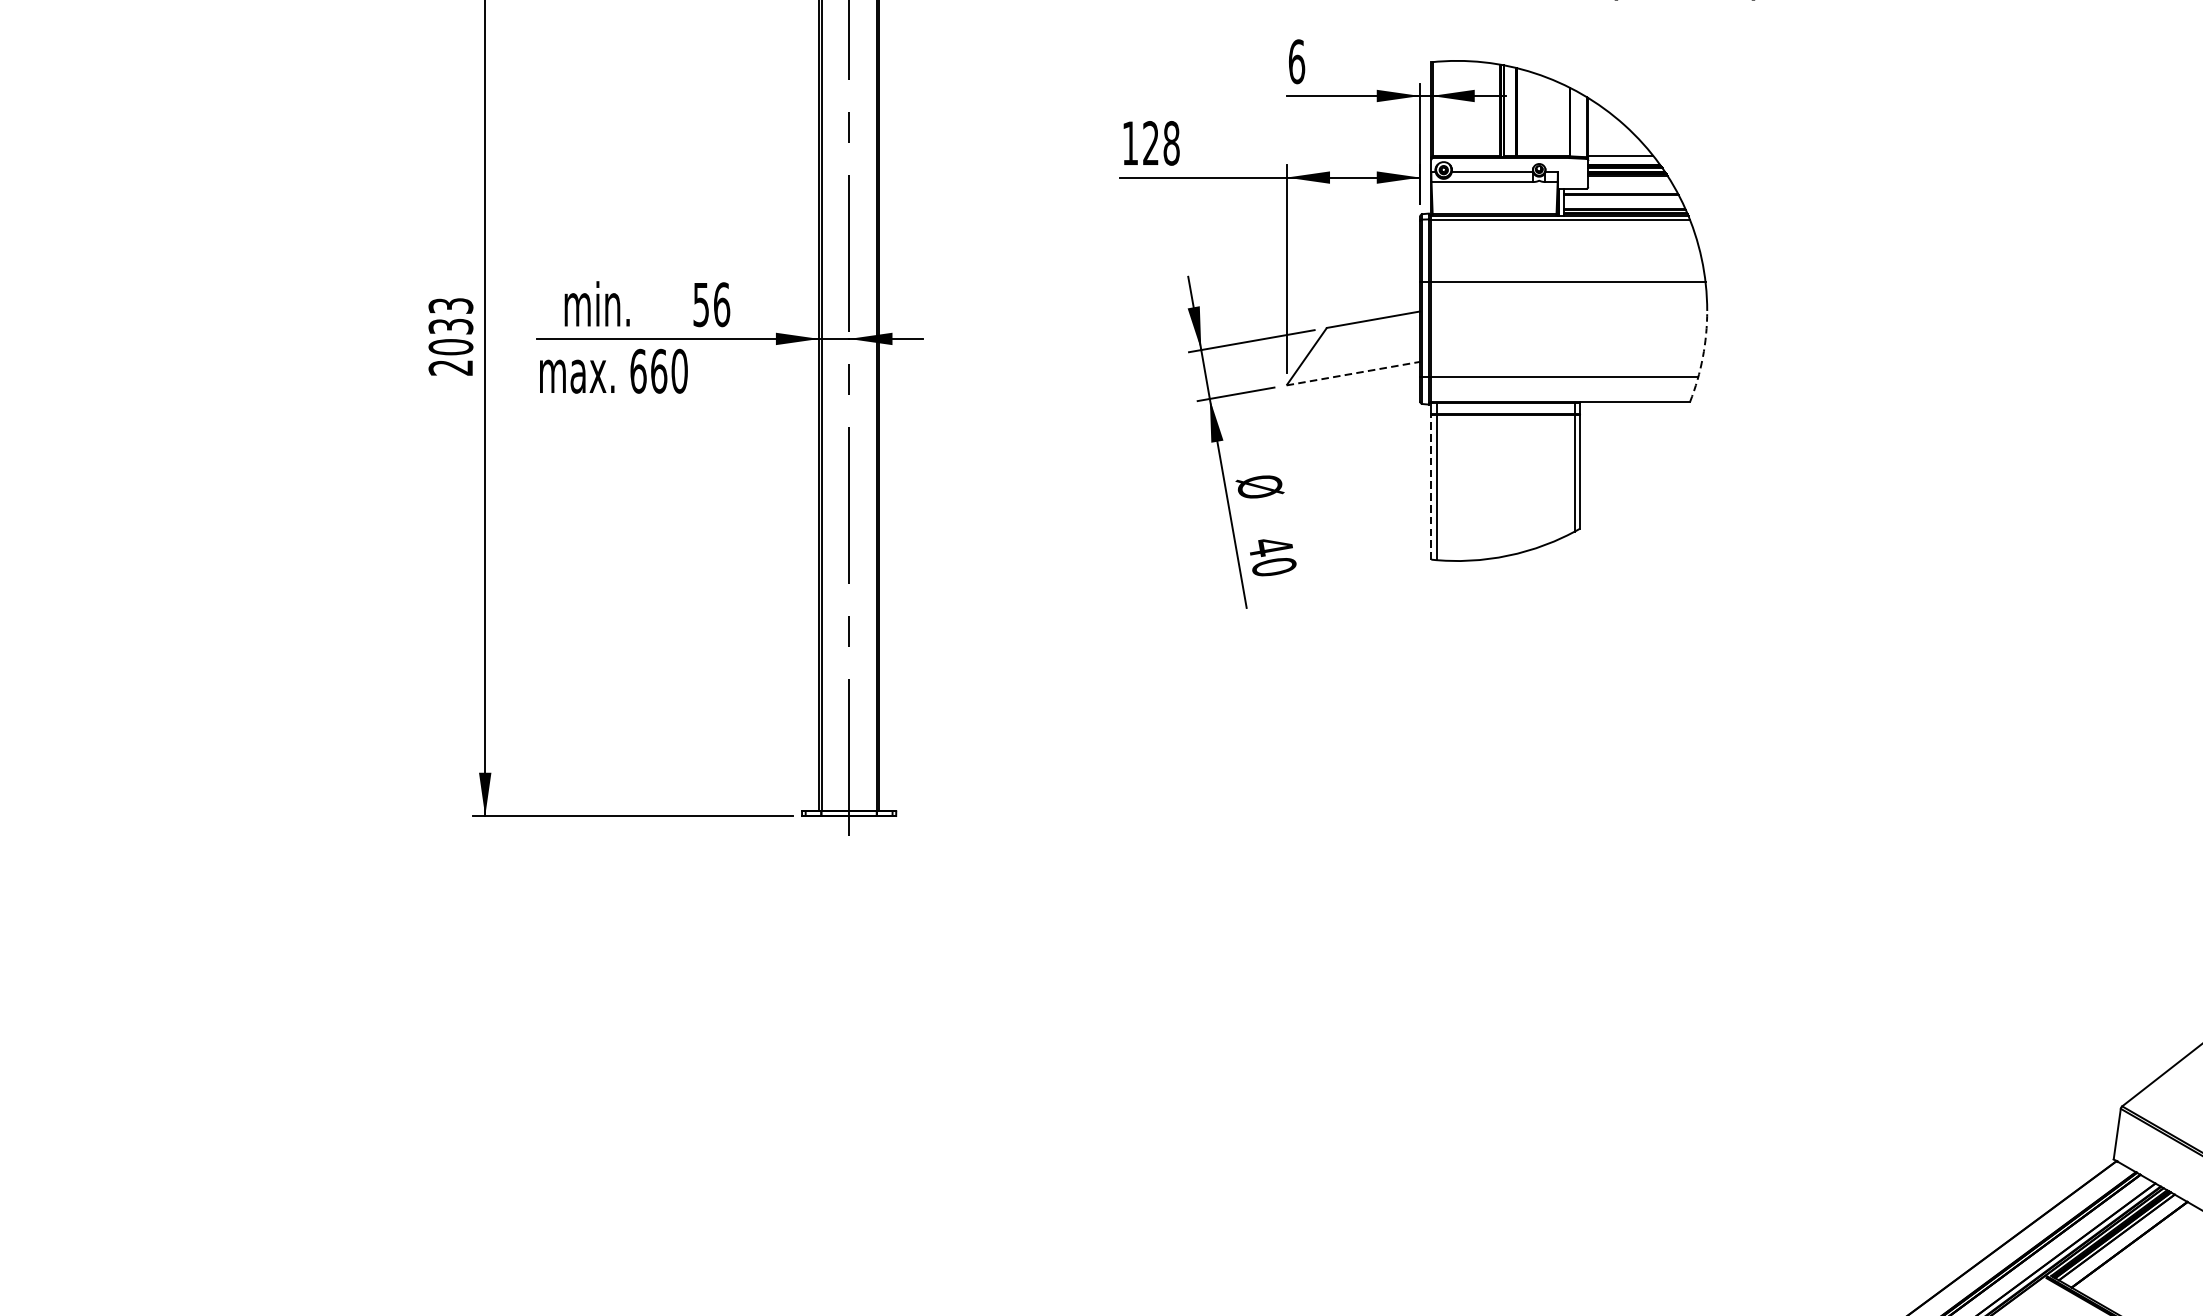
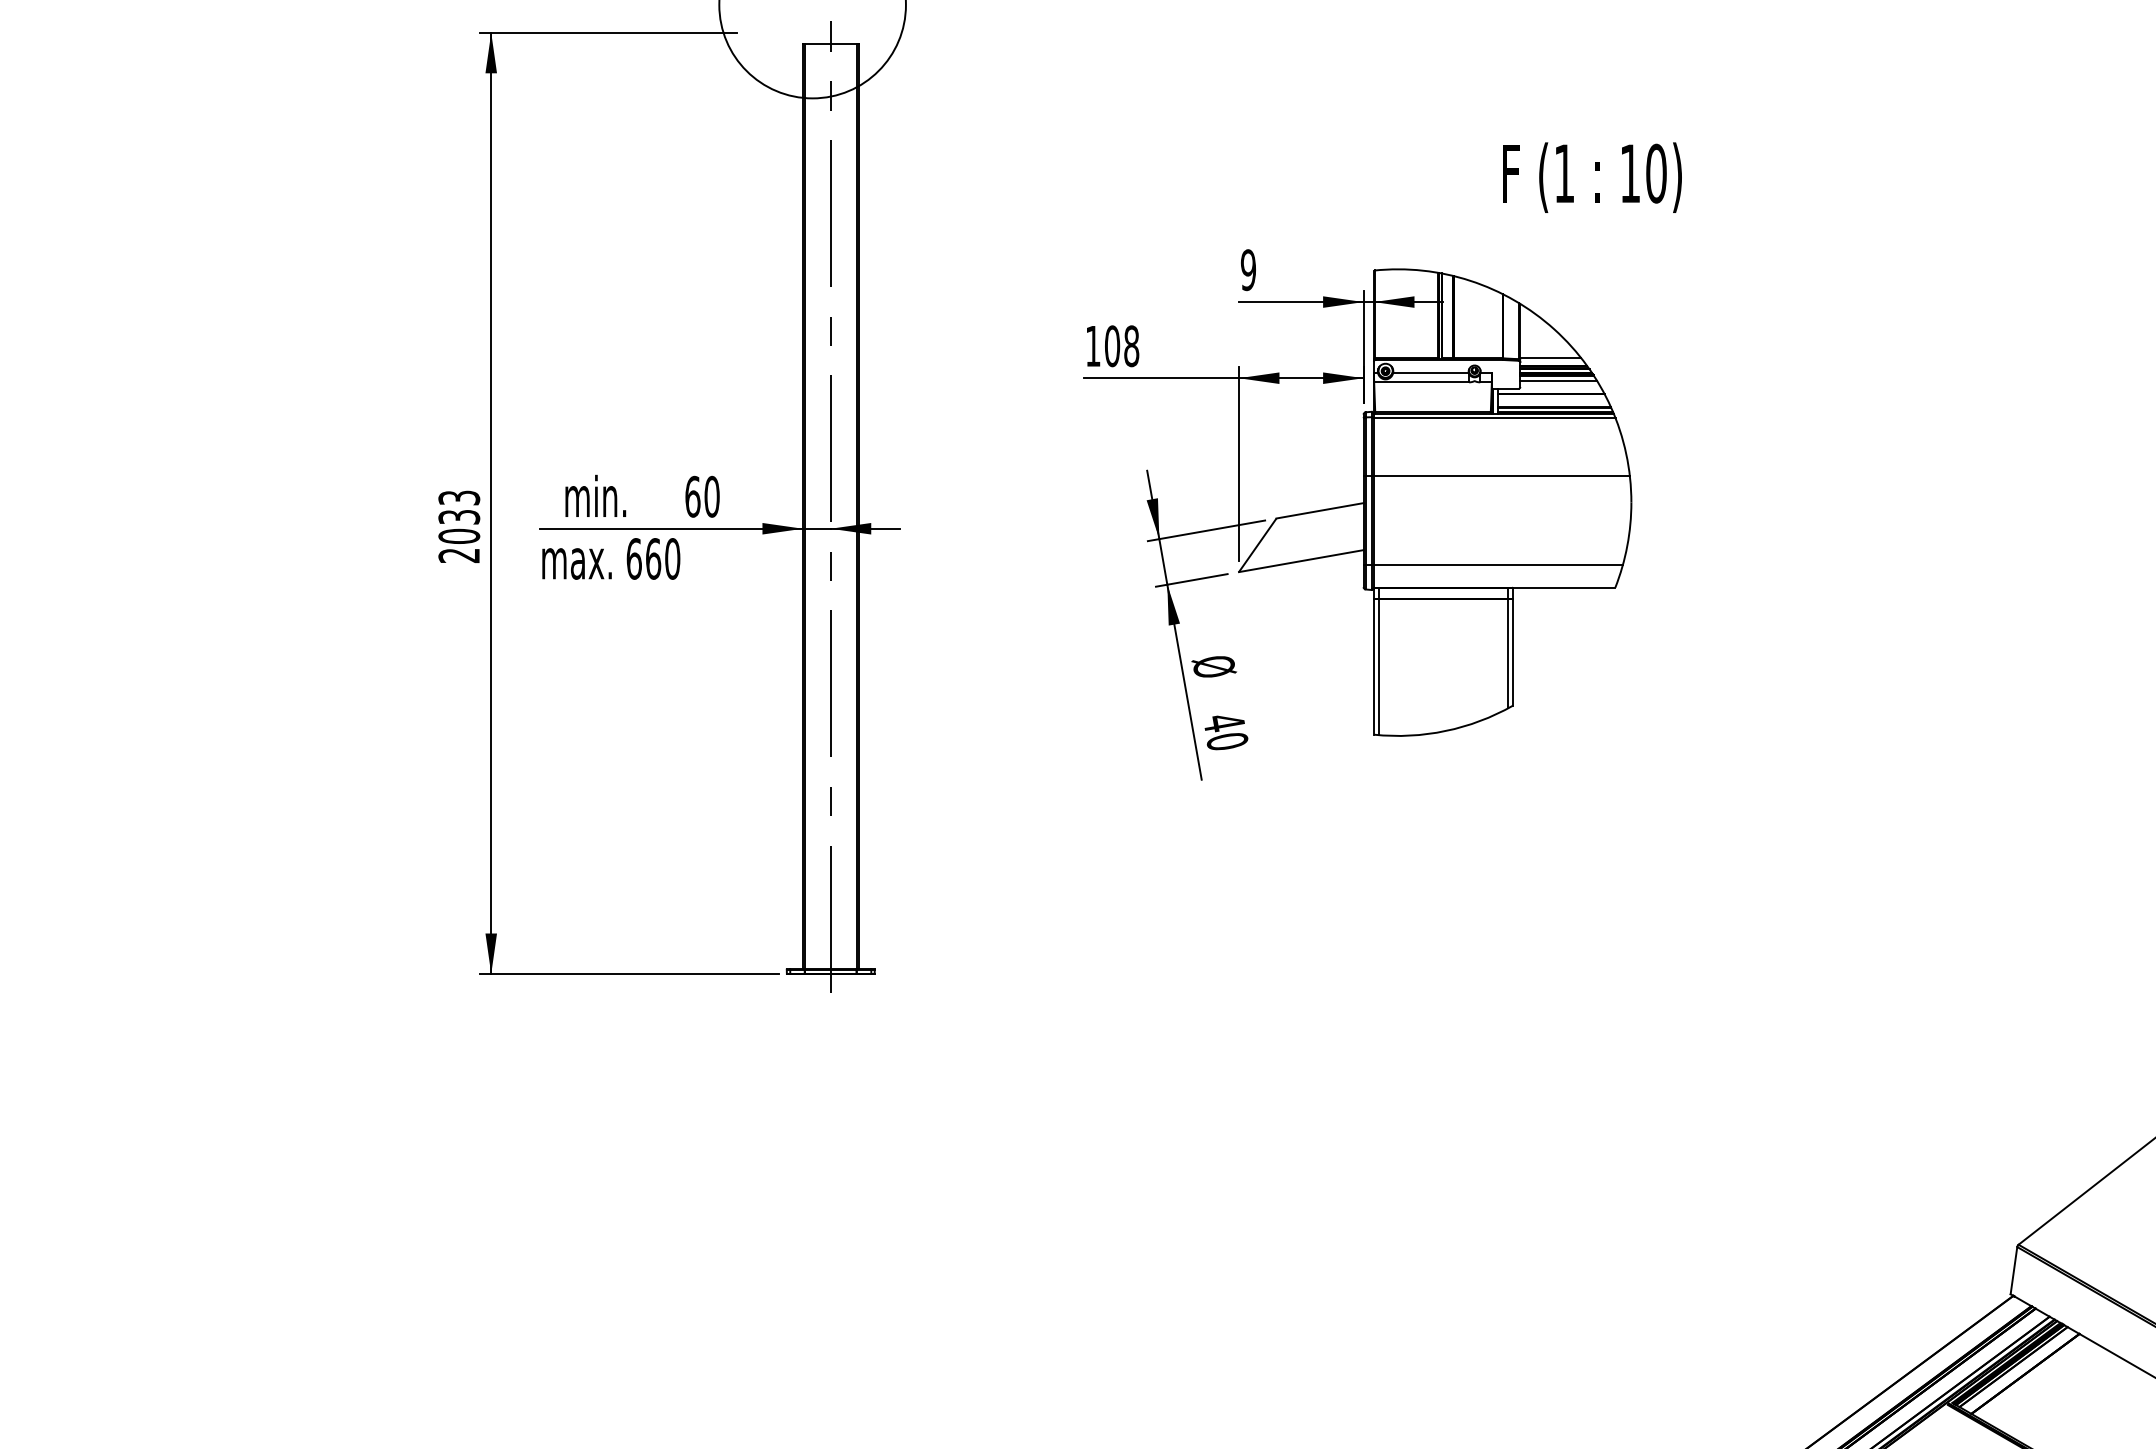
text: (1296, 62) -> (1248, 270), 6 -> 9
text: (1151, 143) -> (1112, 346), 128 -> 108
line: (1629, 181) -> (1558, 381), added
text: (711, 304) -> (702, 496), 56 -> 60
arc: (1703, 356) -> (1627, 545), dashed -> solid
line: (1353, 374) -> (1301, 561), dashed -> solid
line: (1431, 486) -> (1374, 666), dashed -> solid

